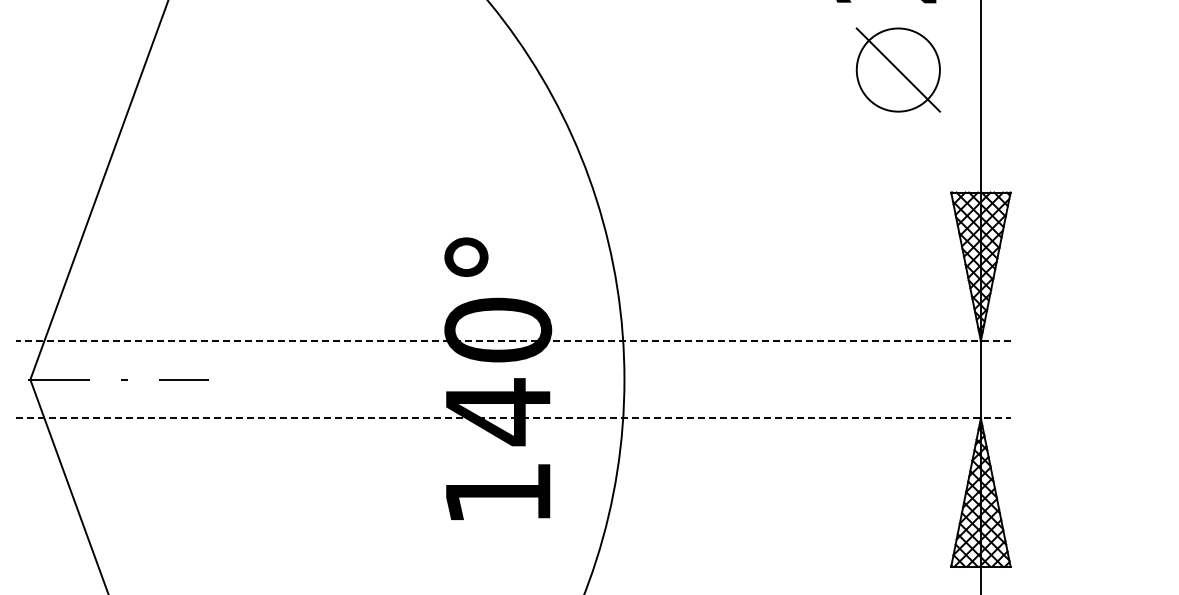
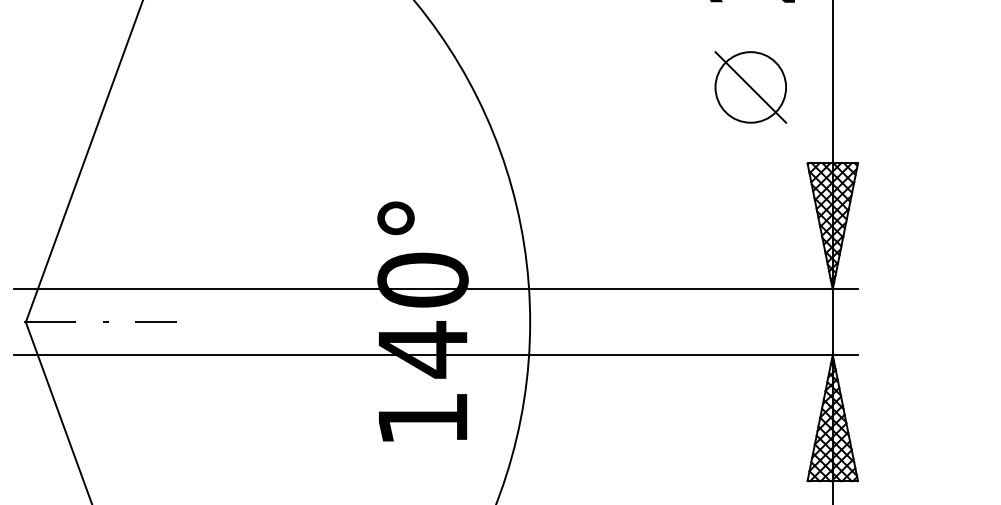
part: (897, 69) -> (750, 86), moved
line: (512, 341) -> (435, 289), dashed -> solid
line: (513, 418) -> (435, 355), dashed -> solid

